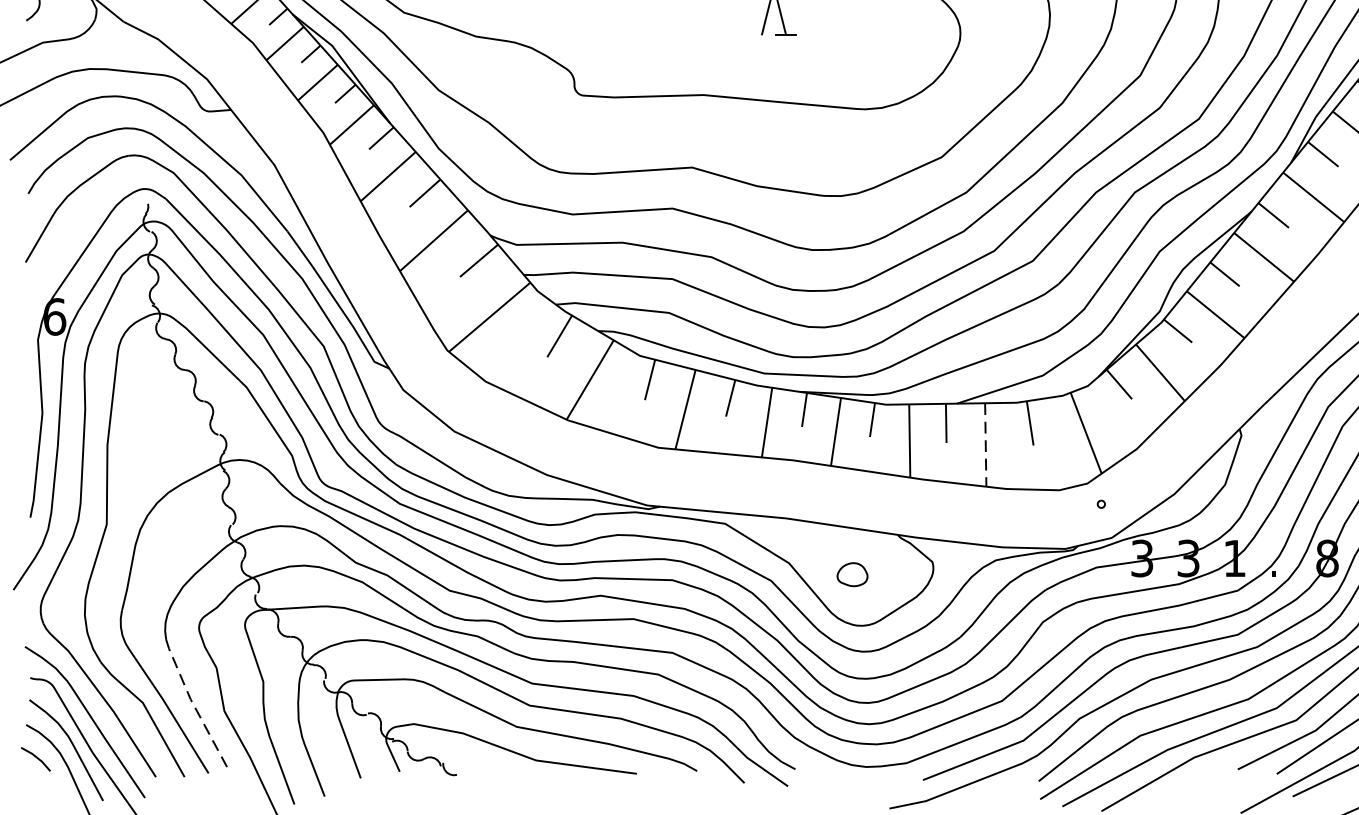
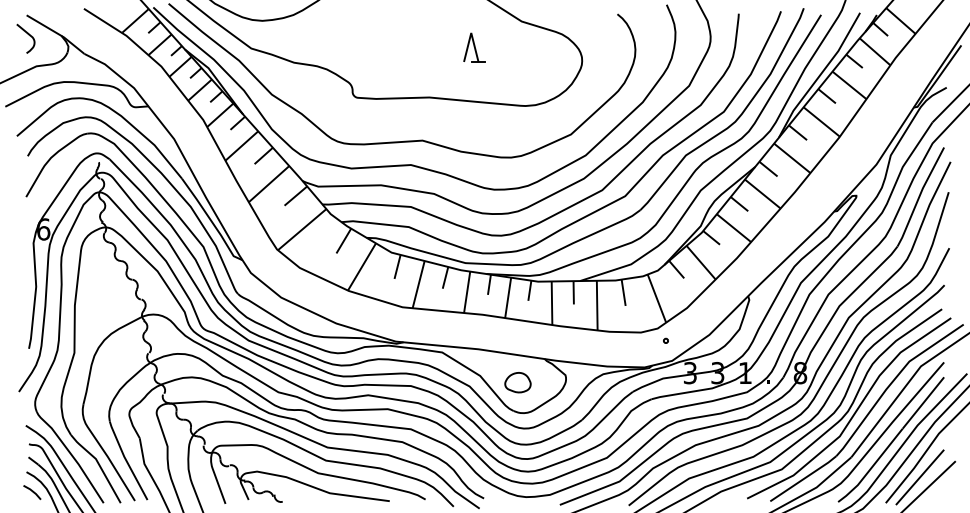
line: (986, 444) -> (597, 305), dashed -> solid
part: (851, 574) -> (517, 382), size x1.43
line: (194, 707) -> (126, 461), dashed -> solid

